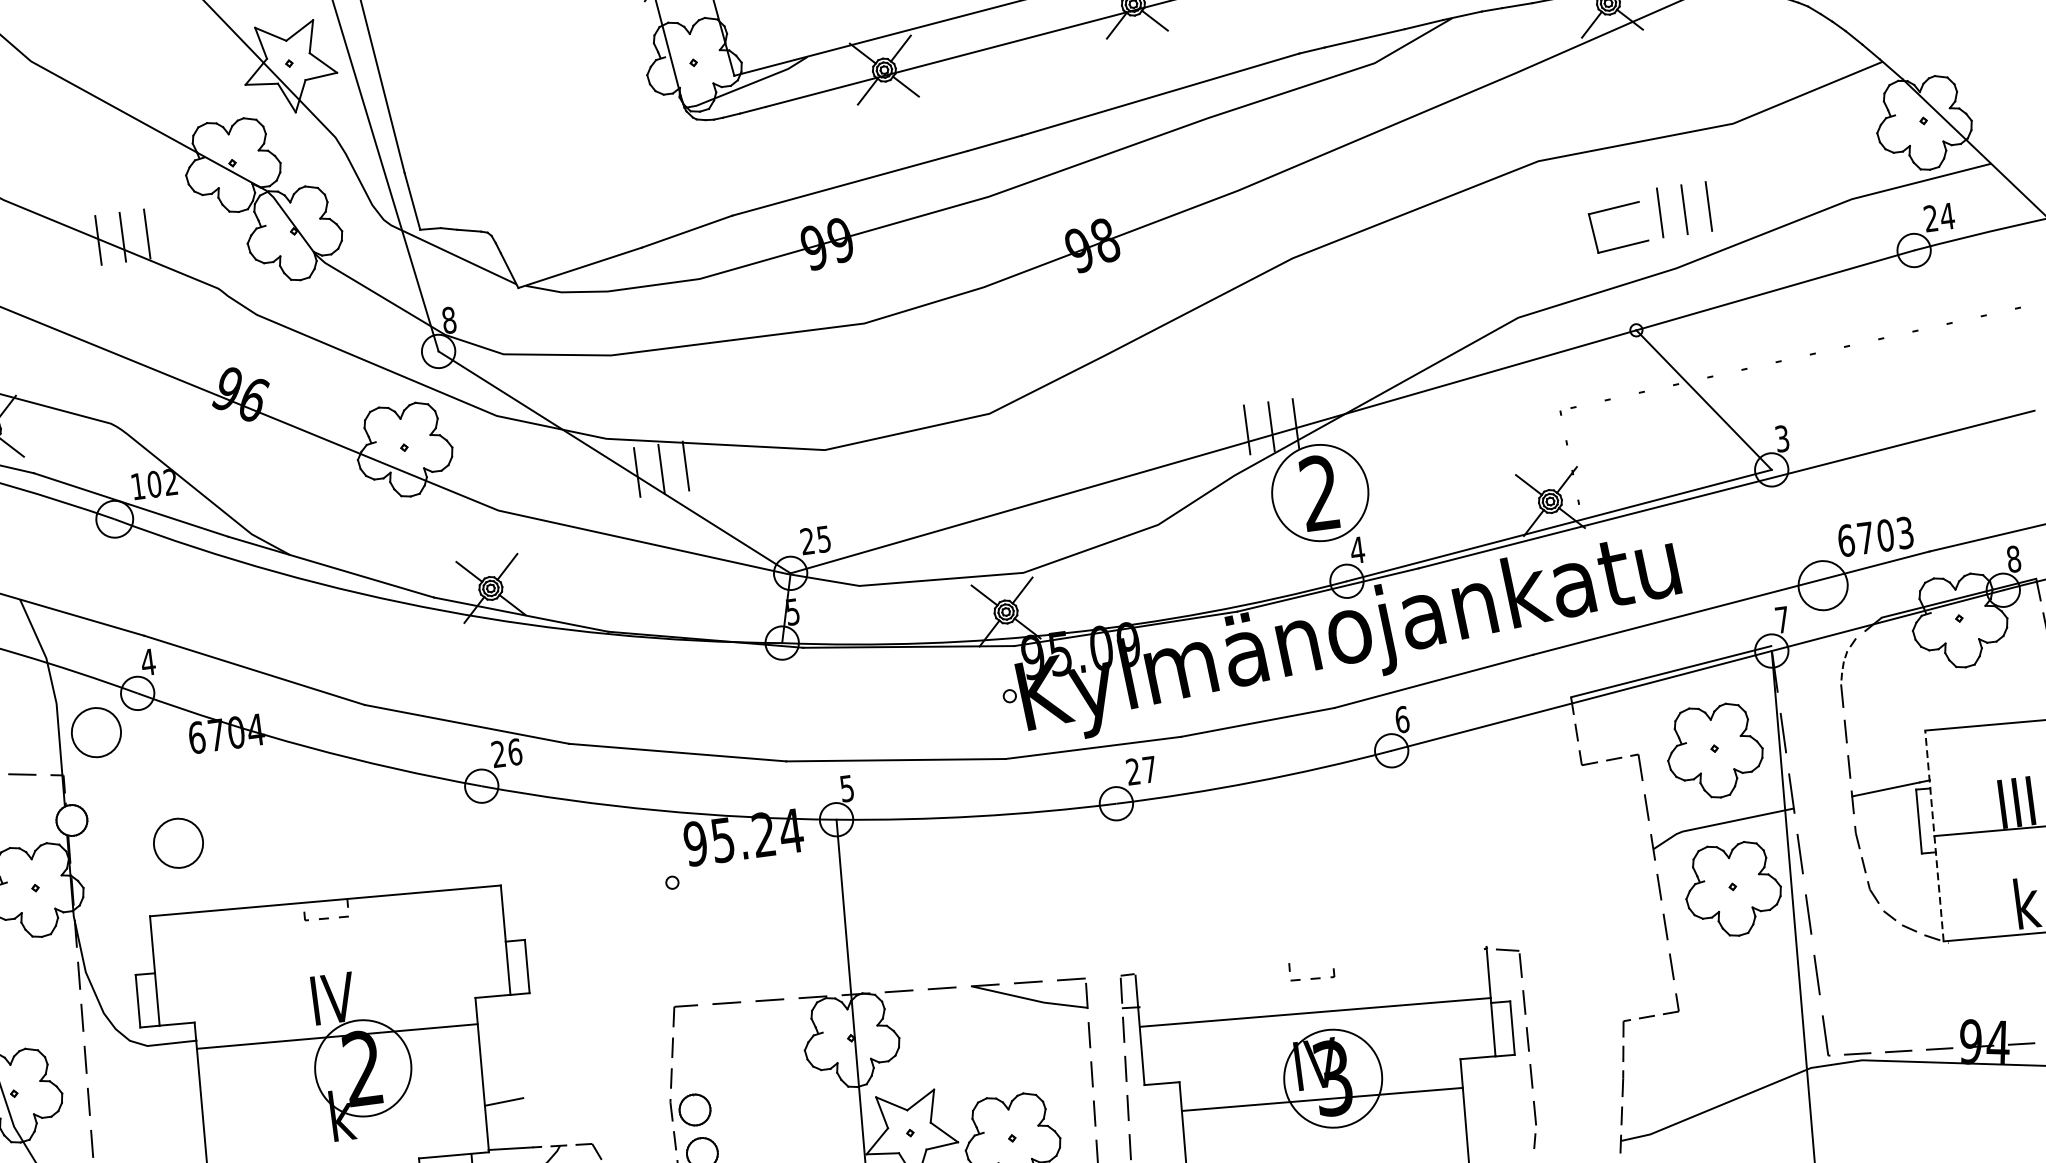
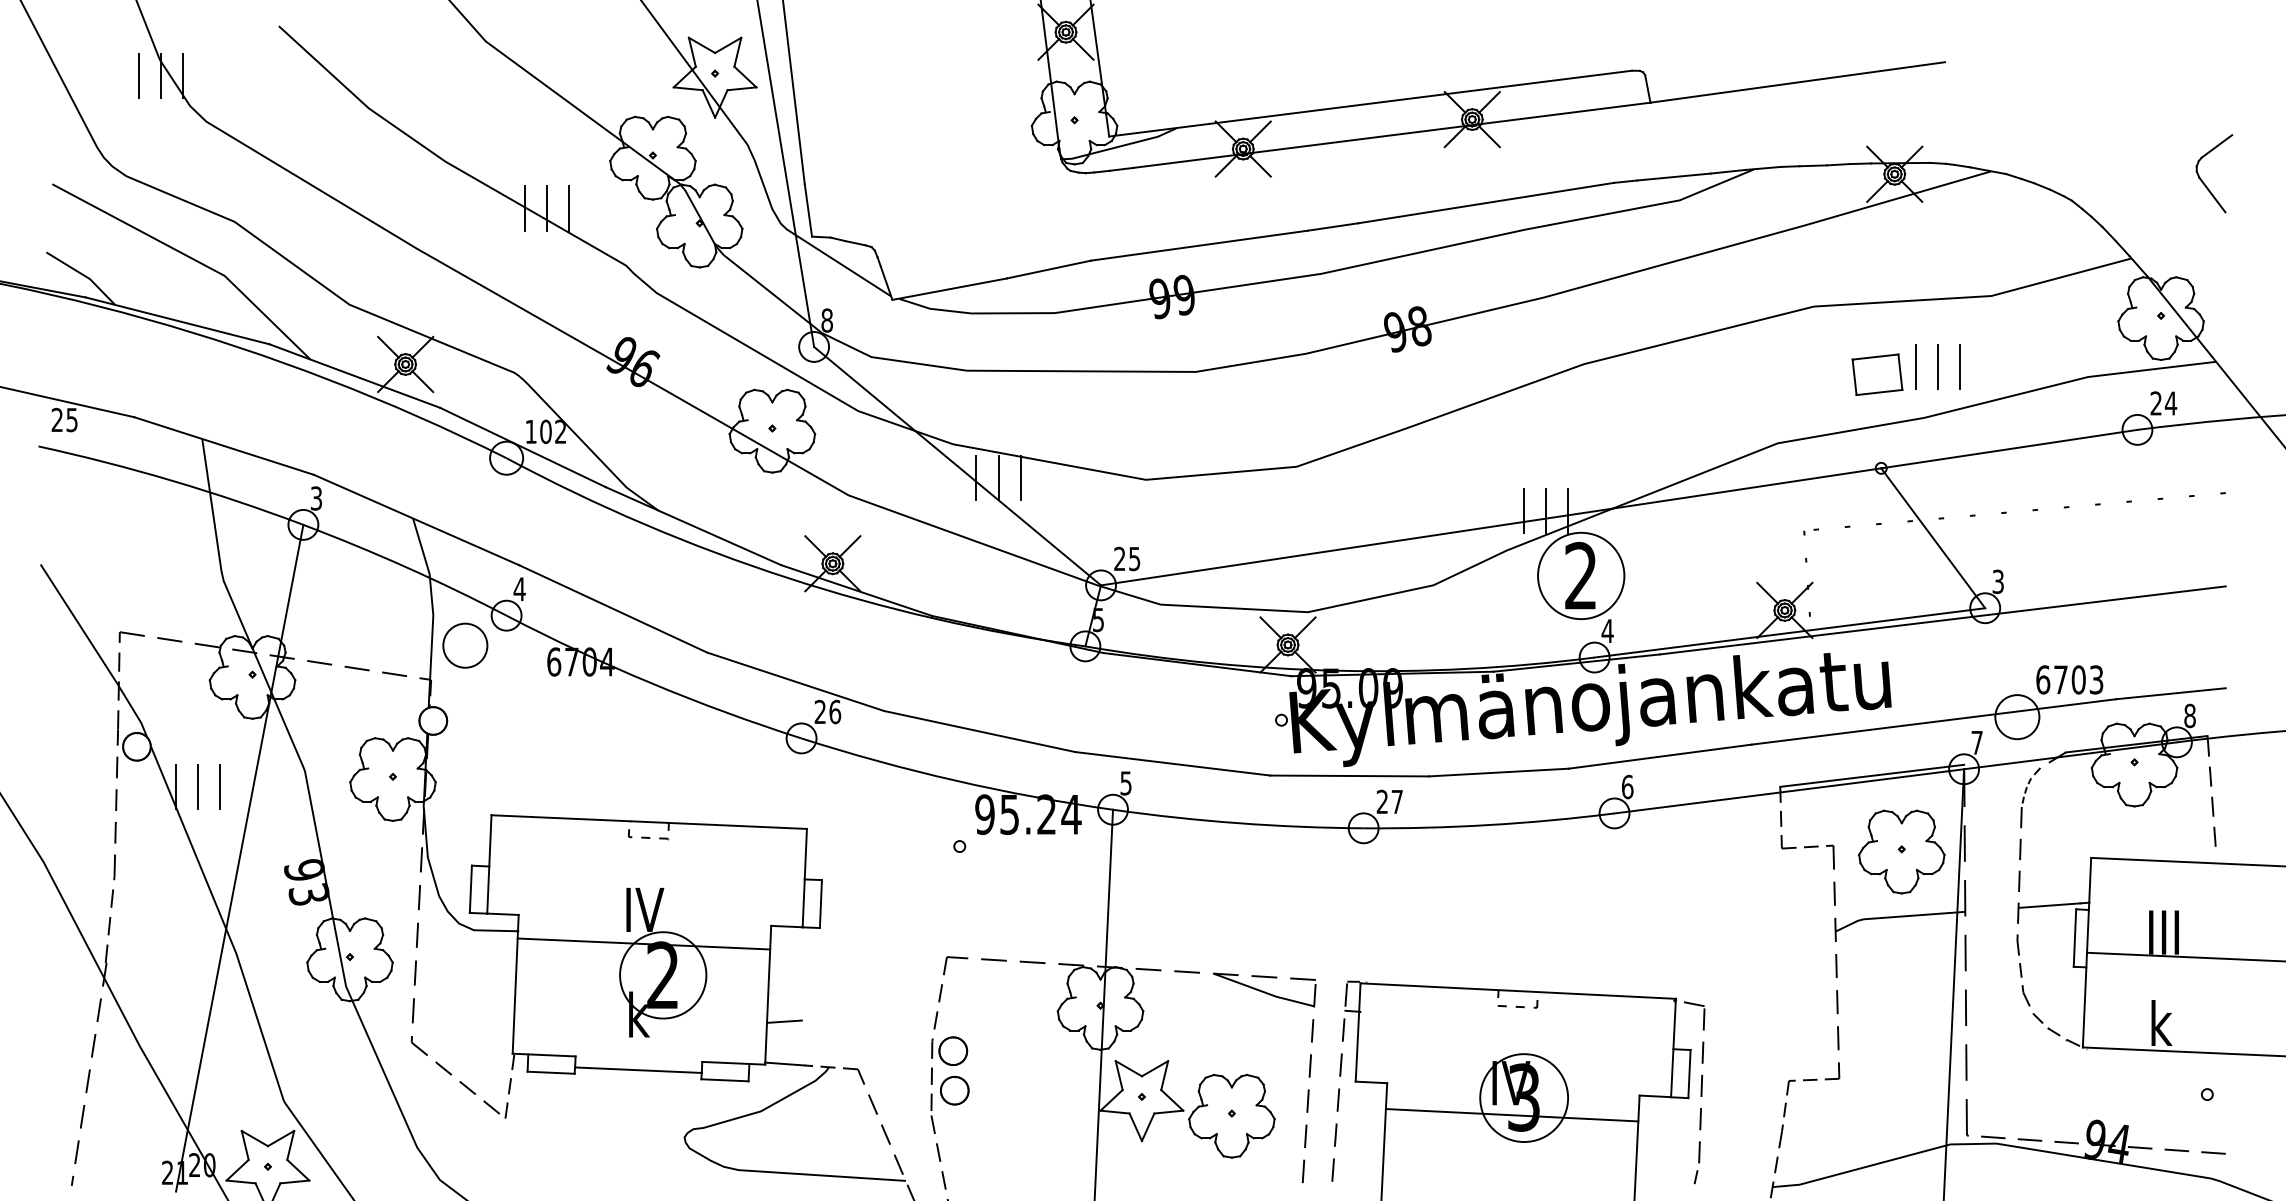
line: (1643, 220) -> (1900, 371), added
line: (1934, 835) -> (2087, 952), dashed -> solid
part: (178, 843) -> (525, 753), removed
part: (1732, 889) -> (1901, 976), removed
line: (1314, 1011) -> (1517, 990), moved

